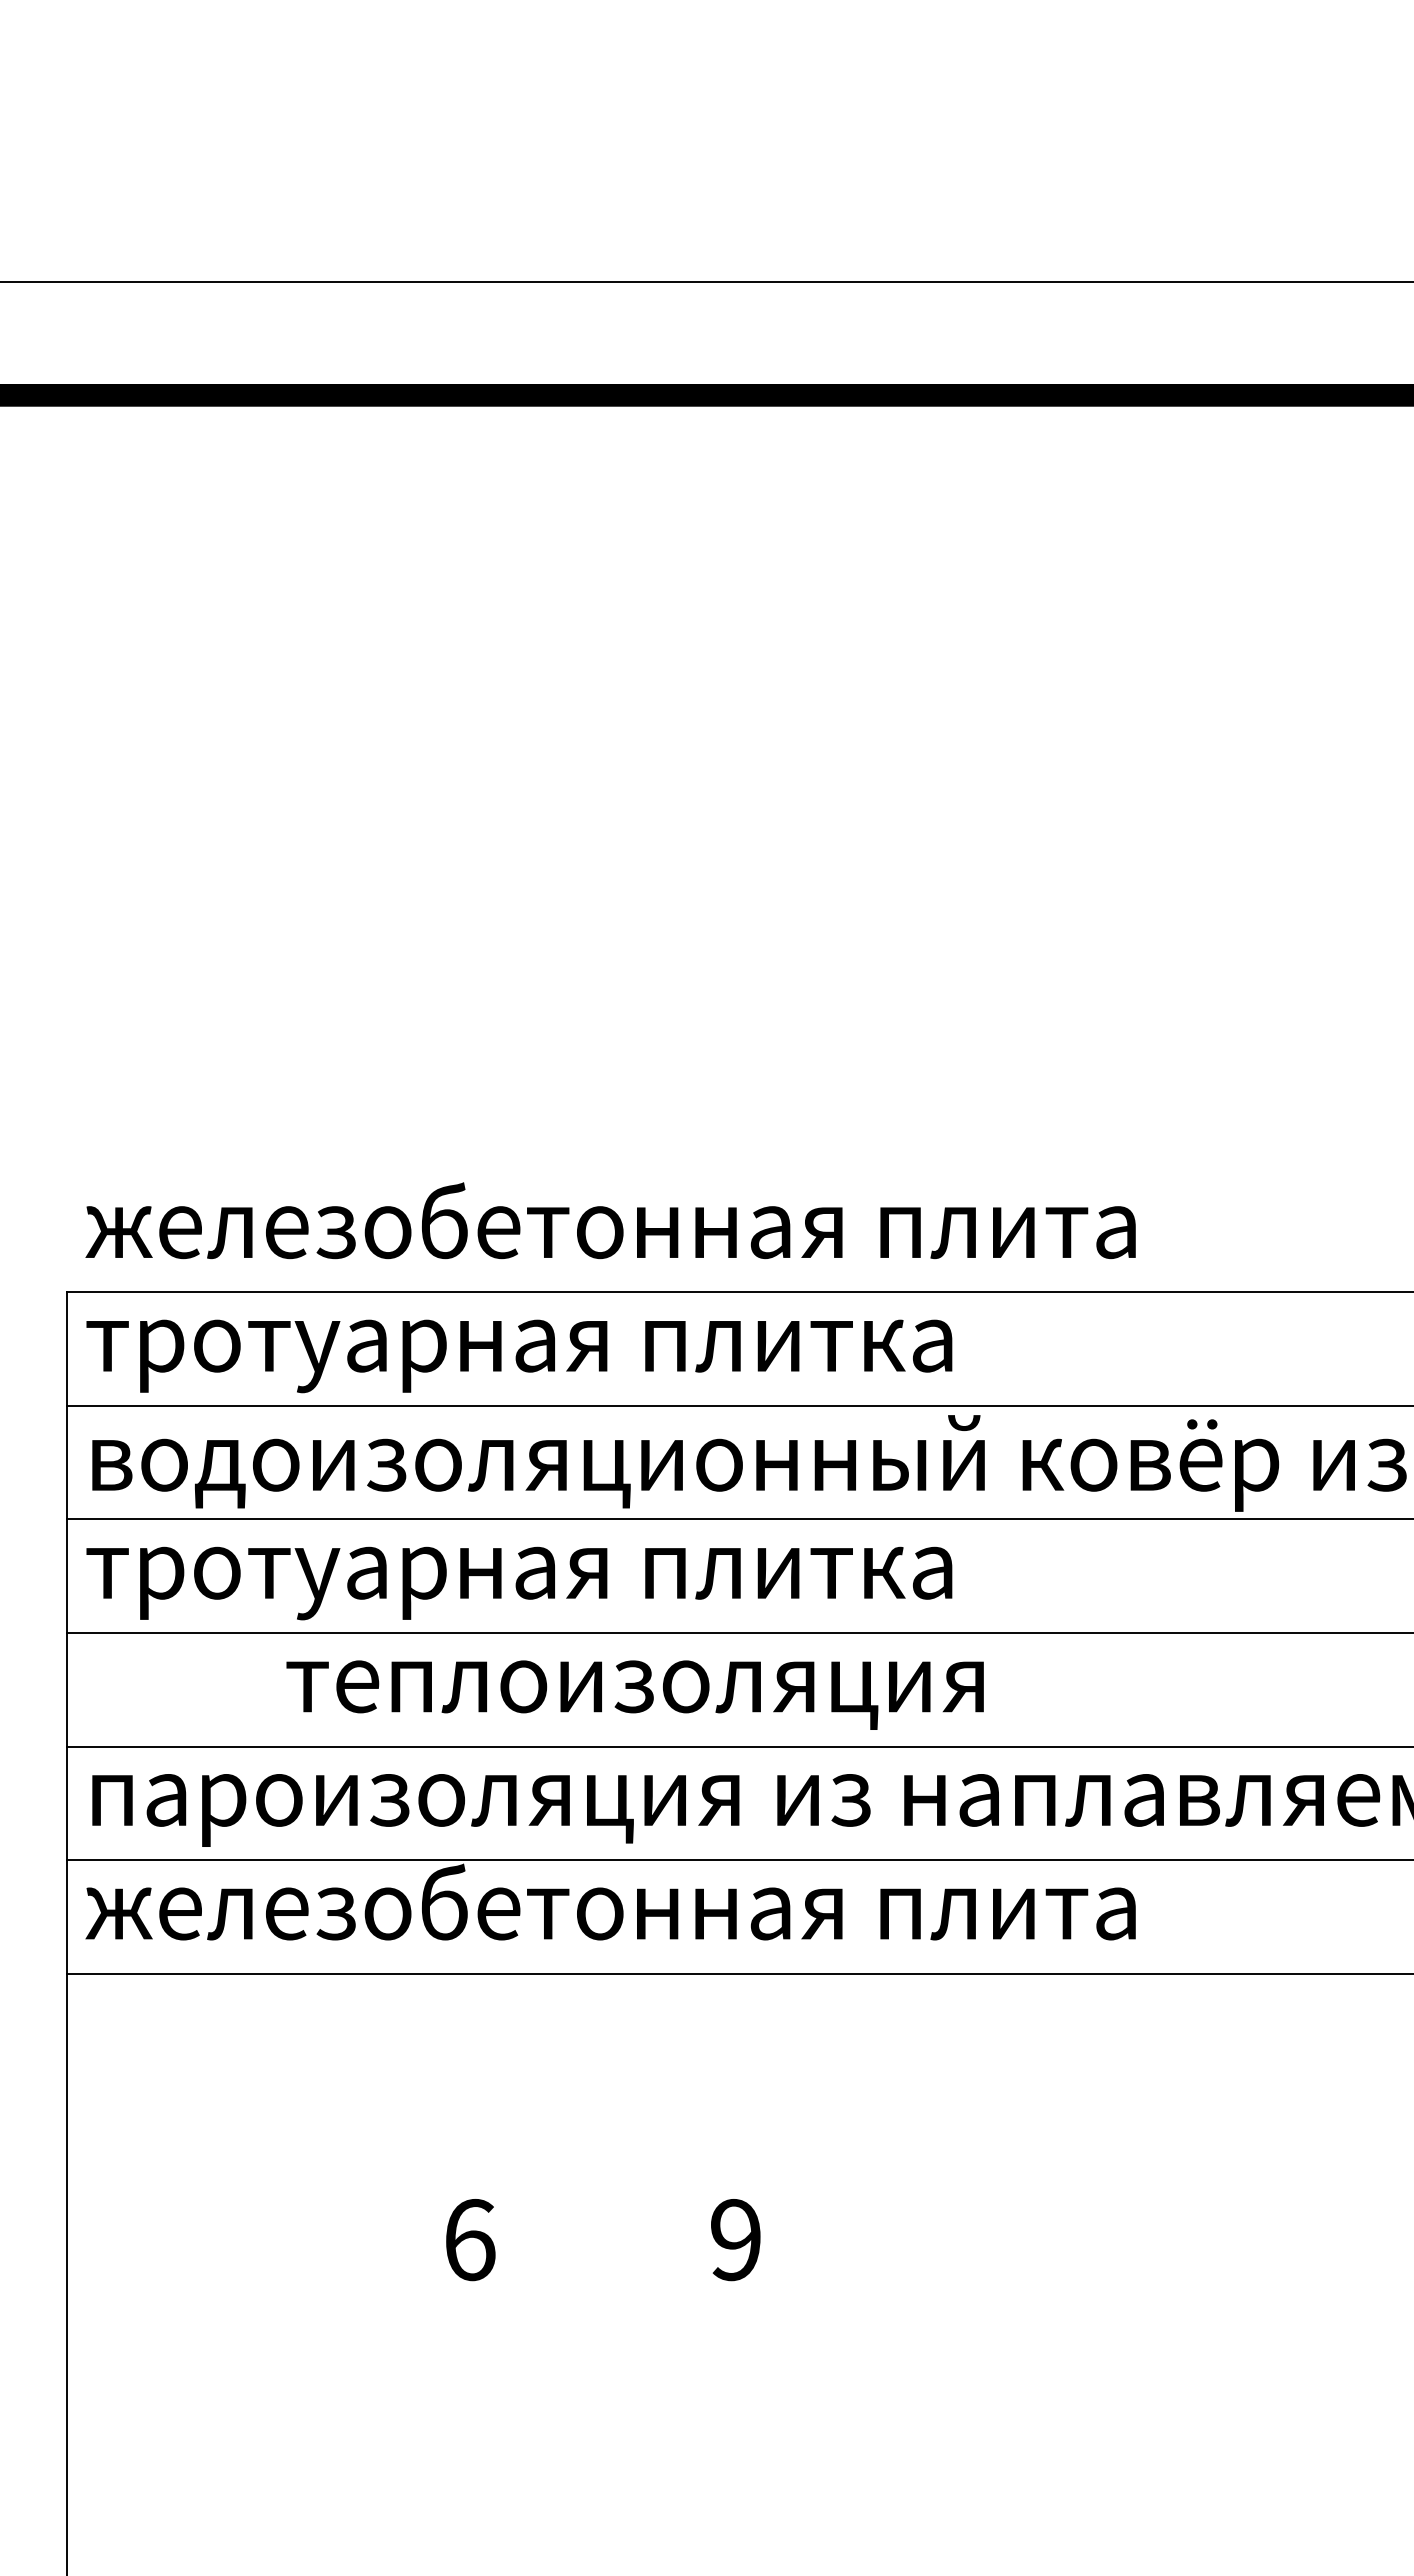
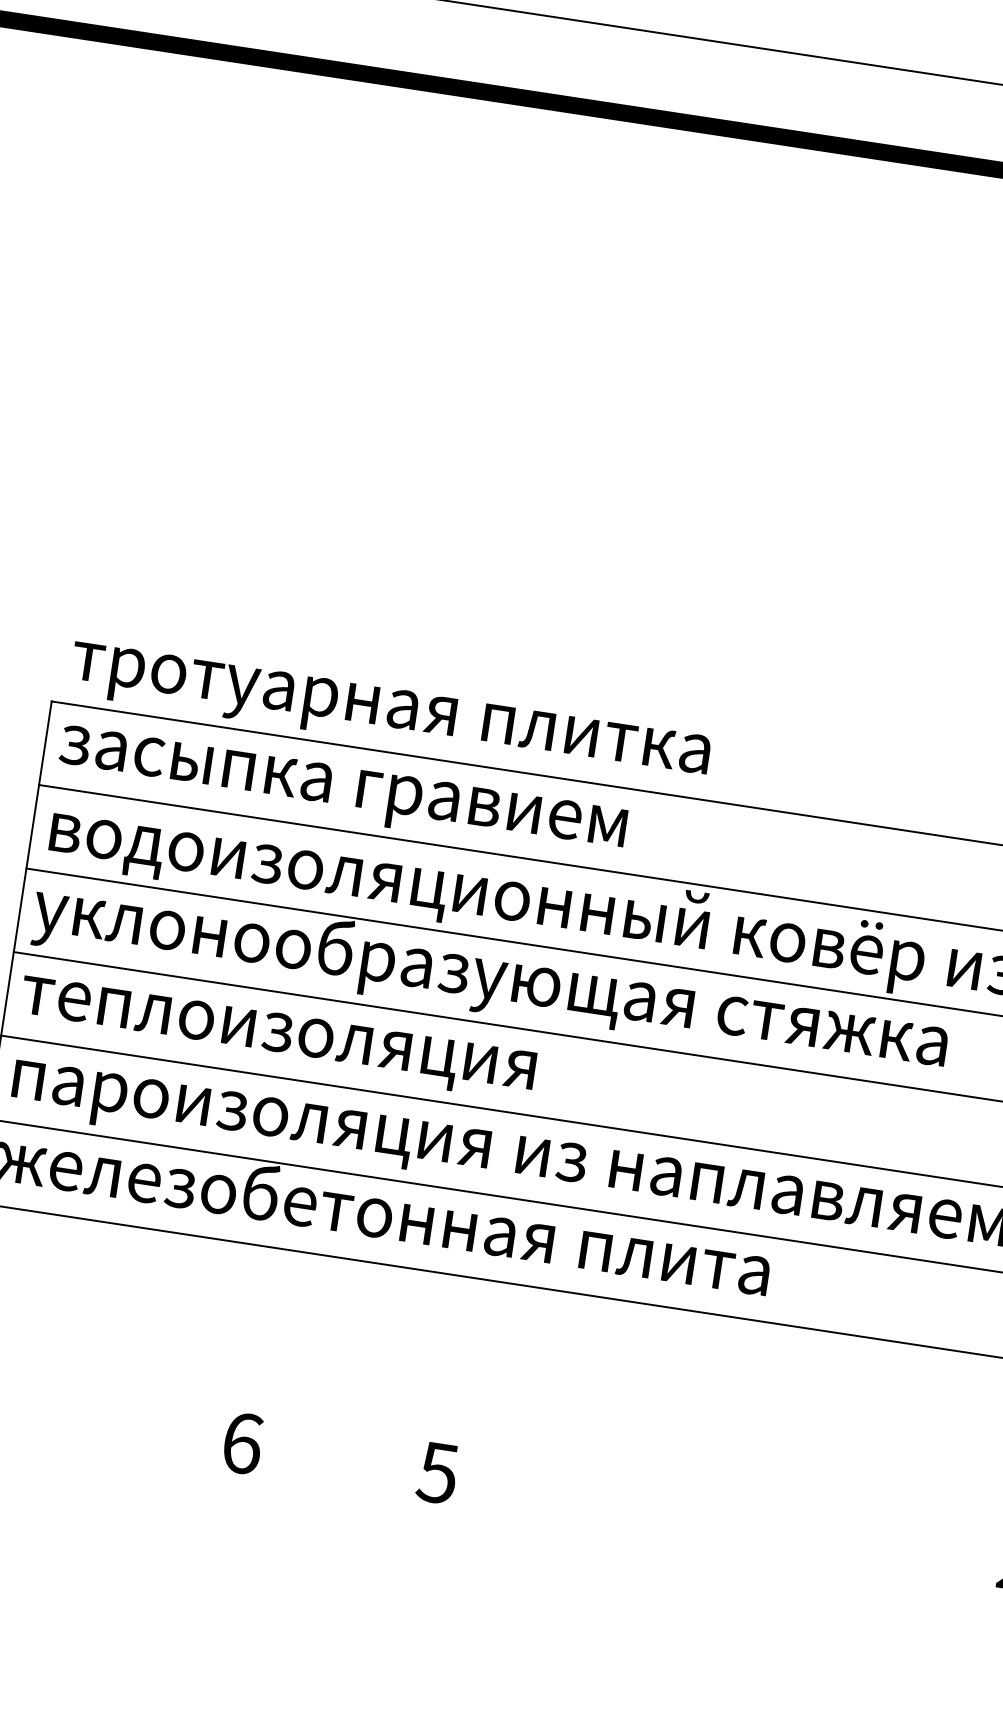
text: (610, 1230) -> (458, 716), железобетонная плита -> тротуарная плитка
text: (519, 1356) -> (377, 799), тротуарная плитка -> засыпка гравием
text: (705, 1571) -> (490, 977), тротуарная плитка -> уклонообразующая стяжка
text: (634, 1694) -> (277, 1038), moved
text: (734, 2240) -> (437, 1473), 9 -> 5

